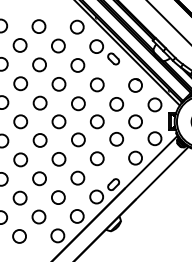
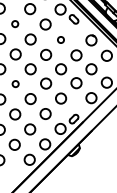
circle: (39, 64) -> (15, 23), size x0.6
circle: (96, 84) -> (60, 39), size x0.6
circle: (39, 140) -> (15, 84), size x0.6

